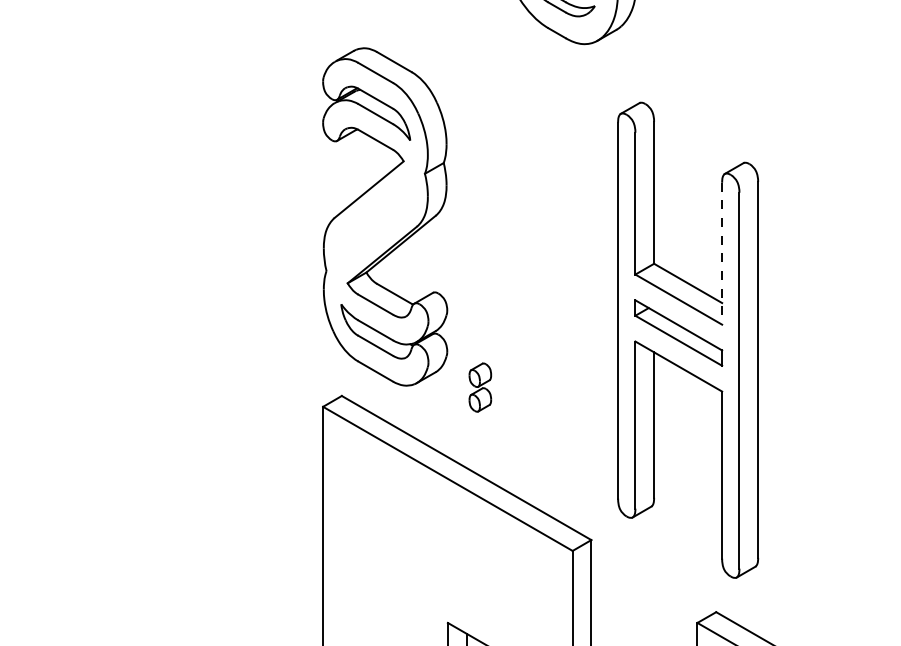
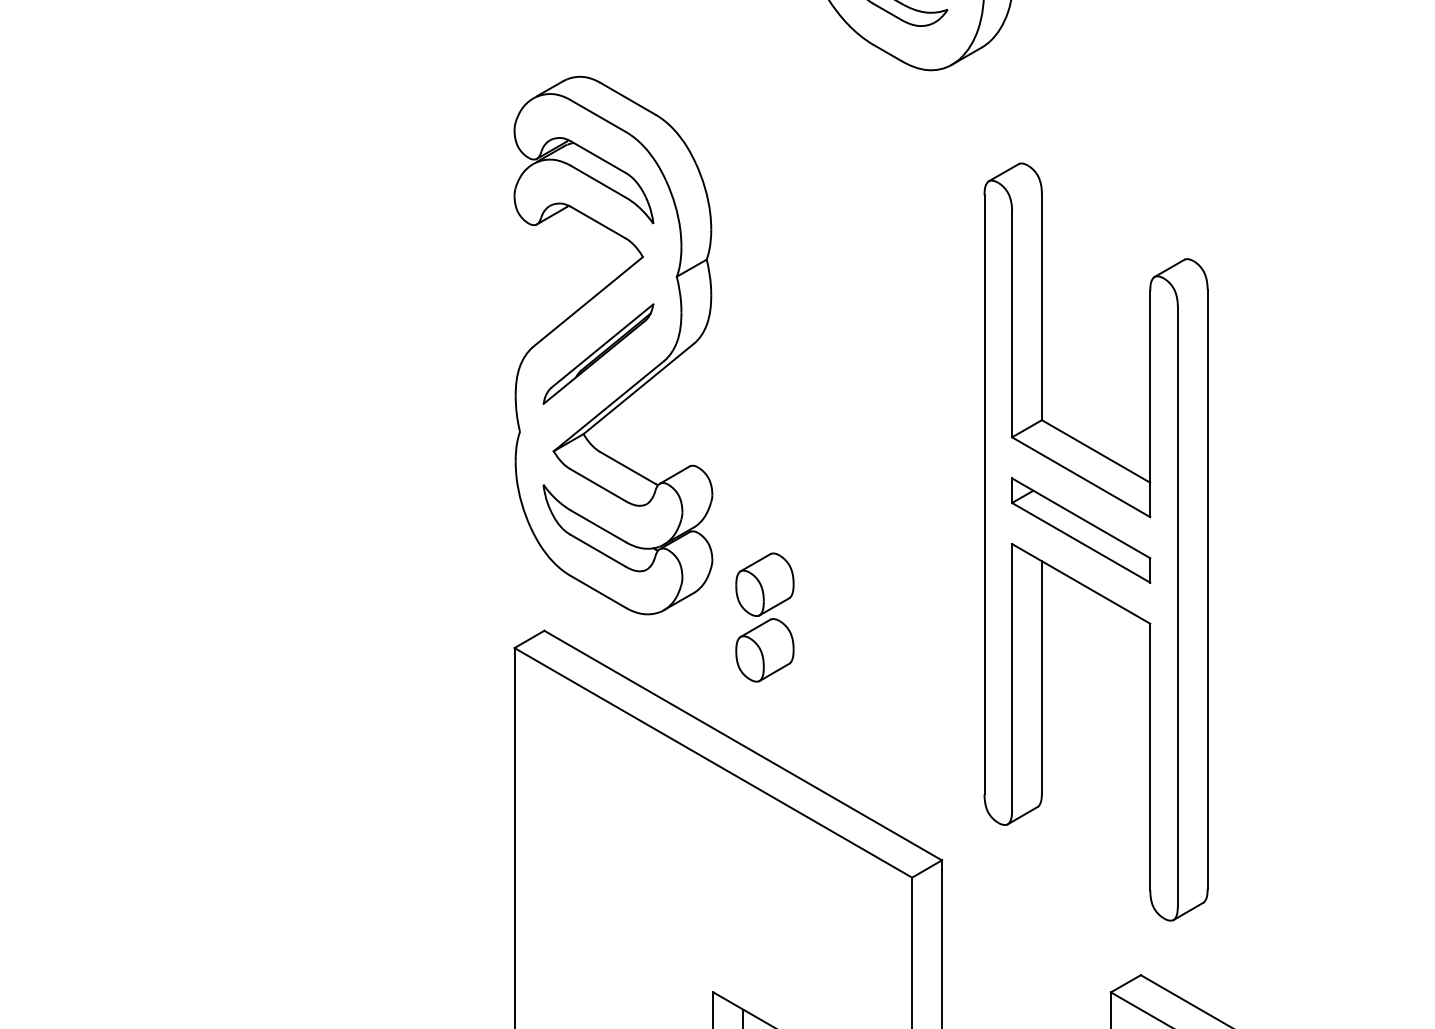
part: (375, 222) -> (598, 354), added
line: (722, 253) -> (1150, 403), dashed -> solid
part: (480, 387) -> (765, 617), size x1.67

